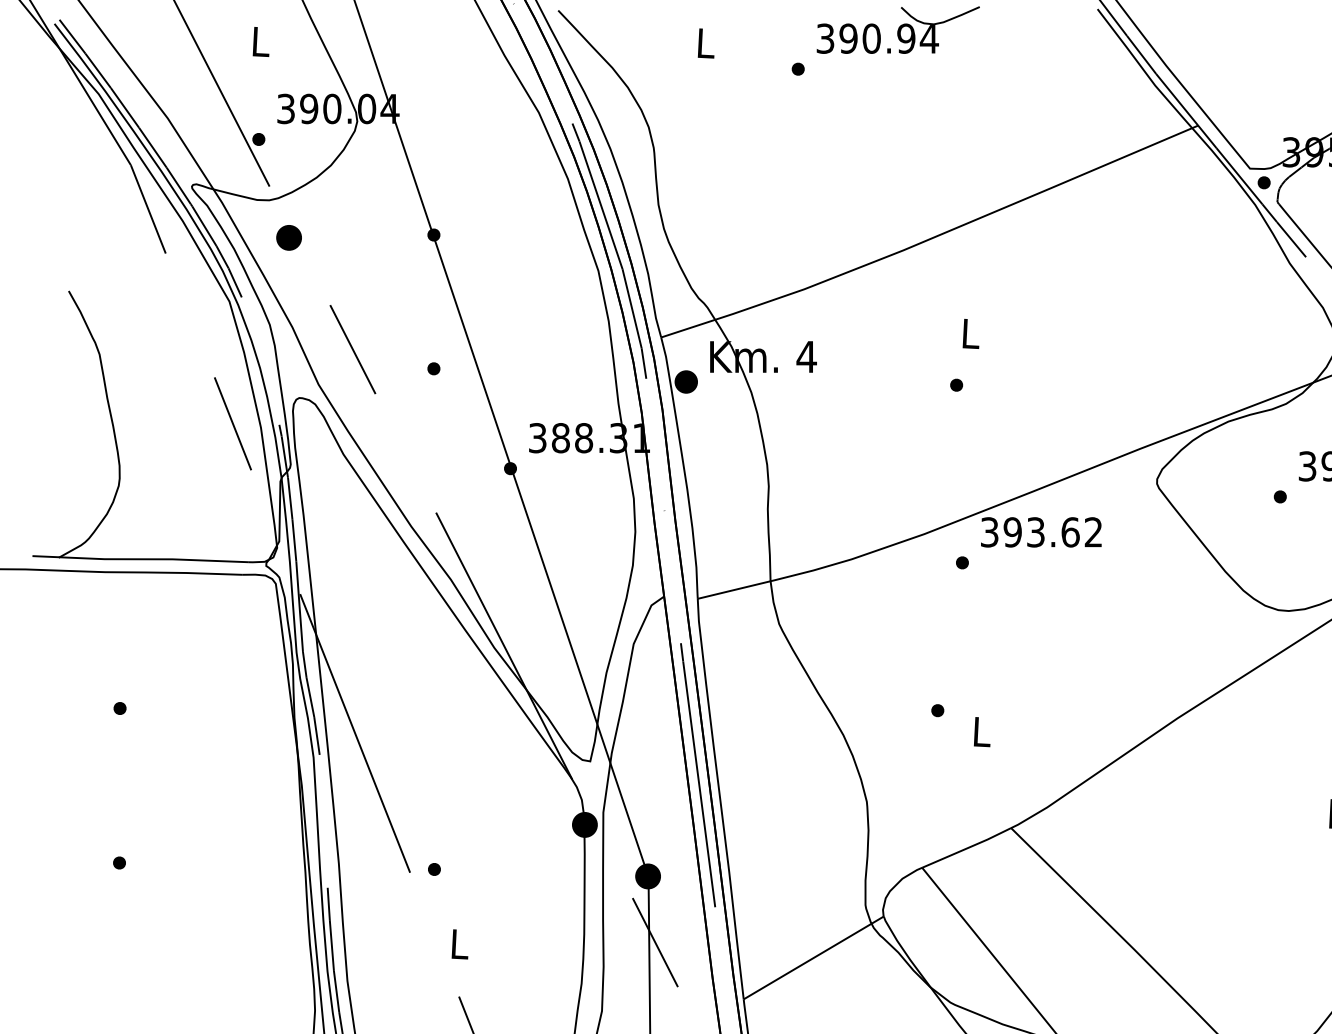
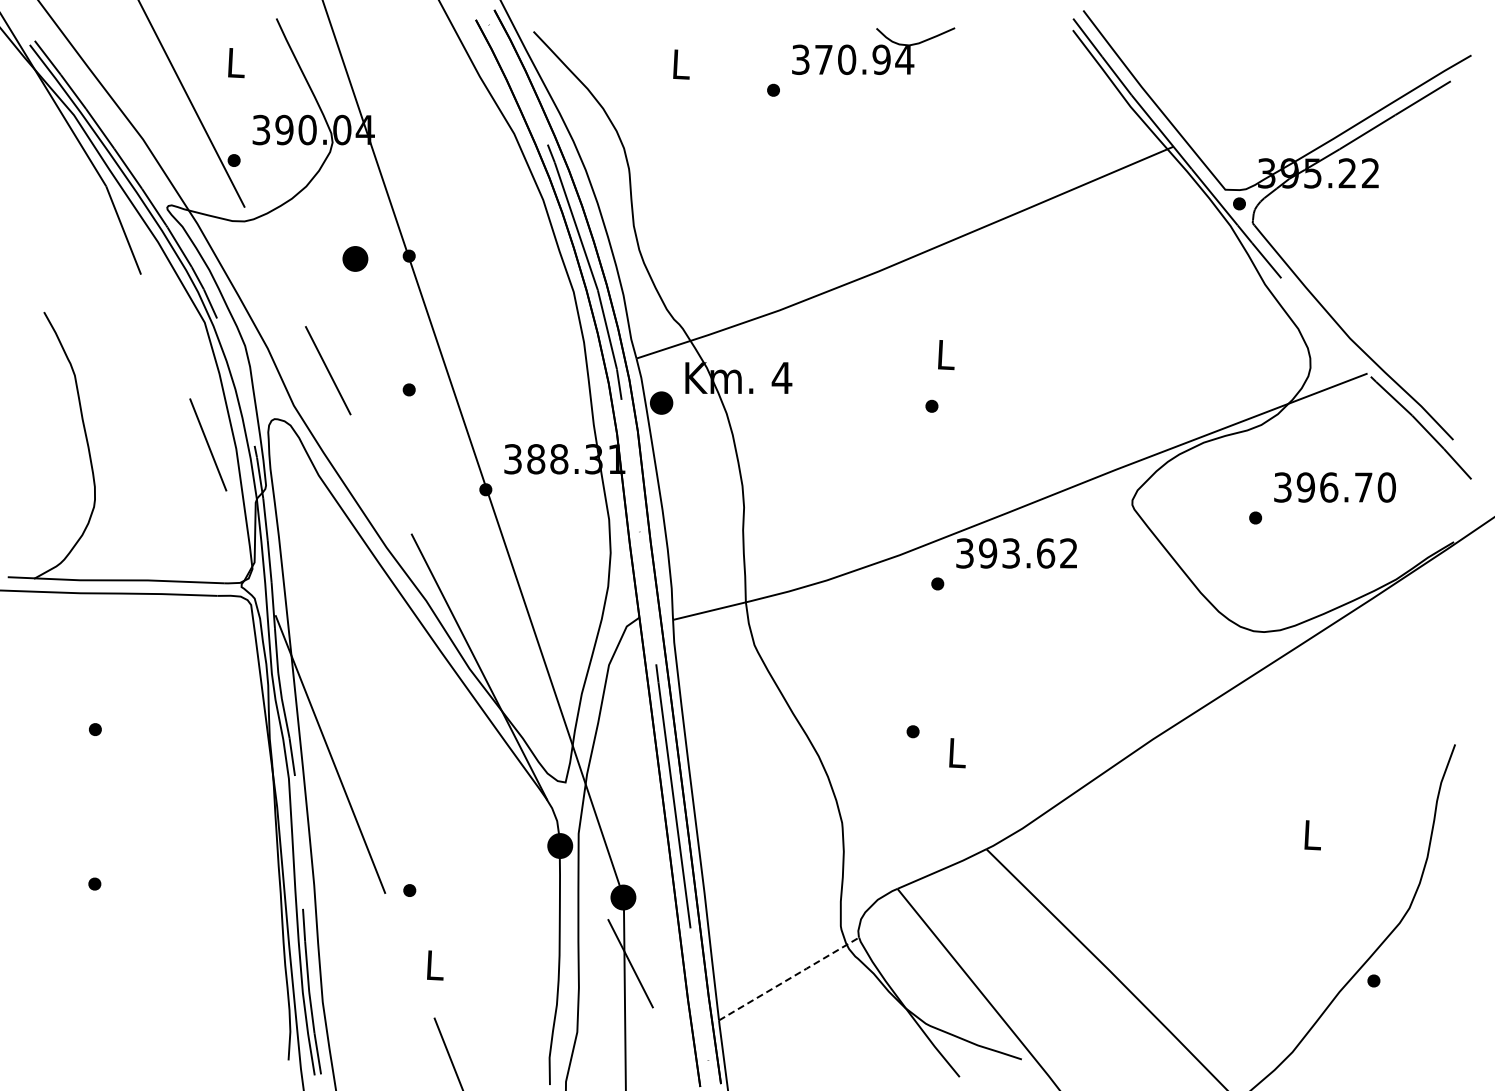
text: (848, 38) -> (823, 59), 390.94 -> 370.94
part: (289, 237) -> (355, 258), moved
line: (814, 957) -> (789, 978), solid -> dashed

